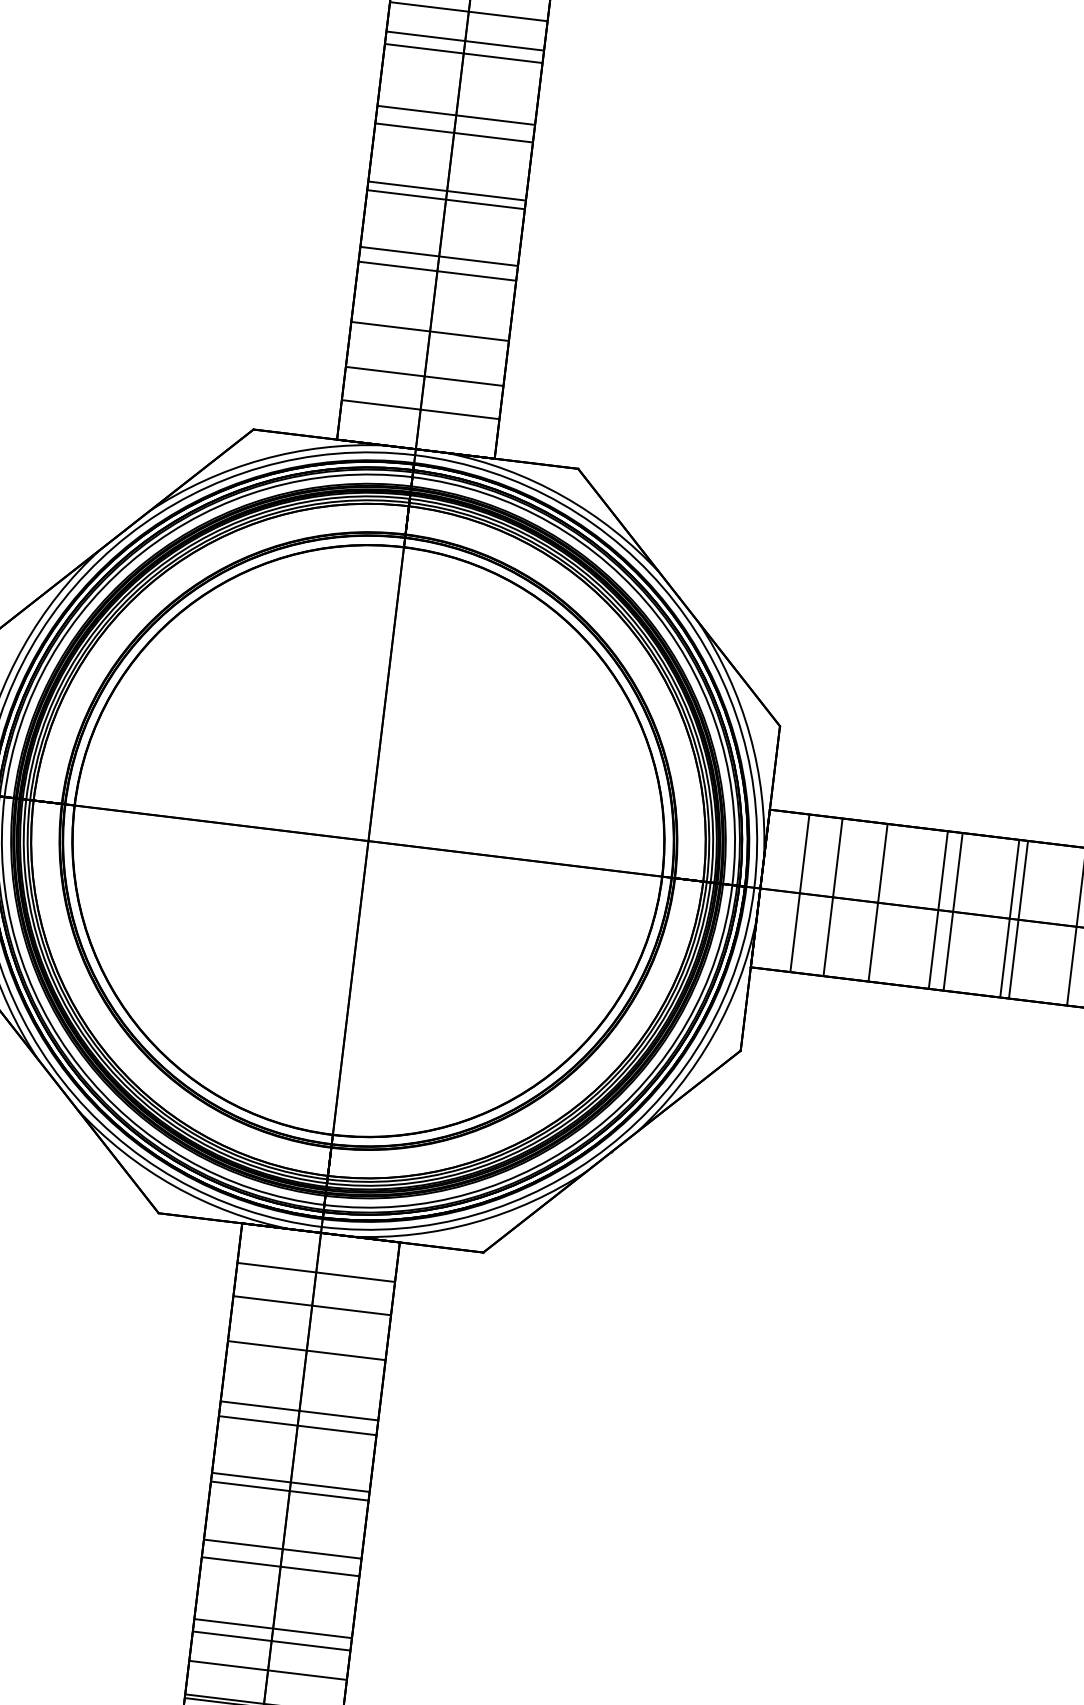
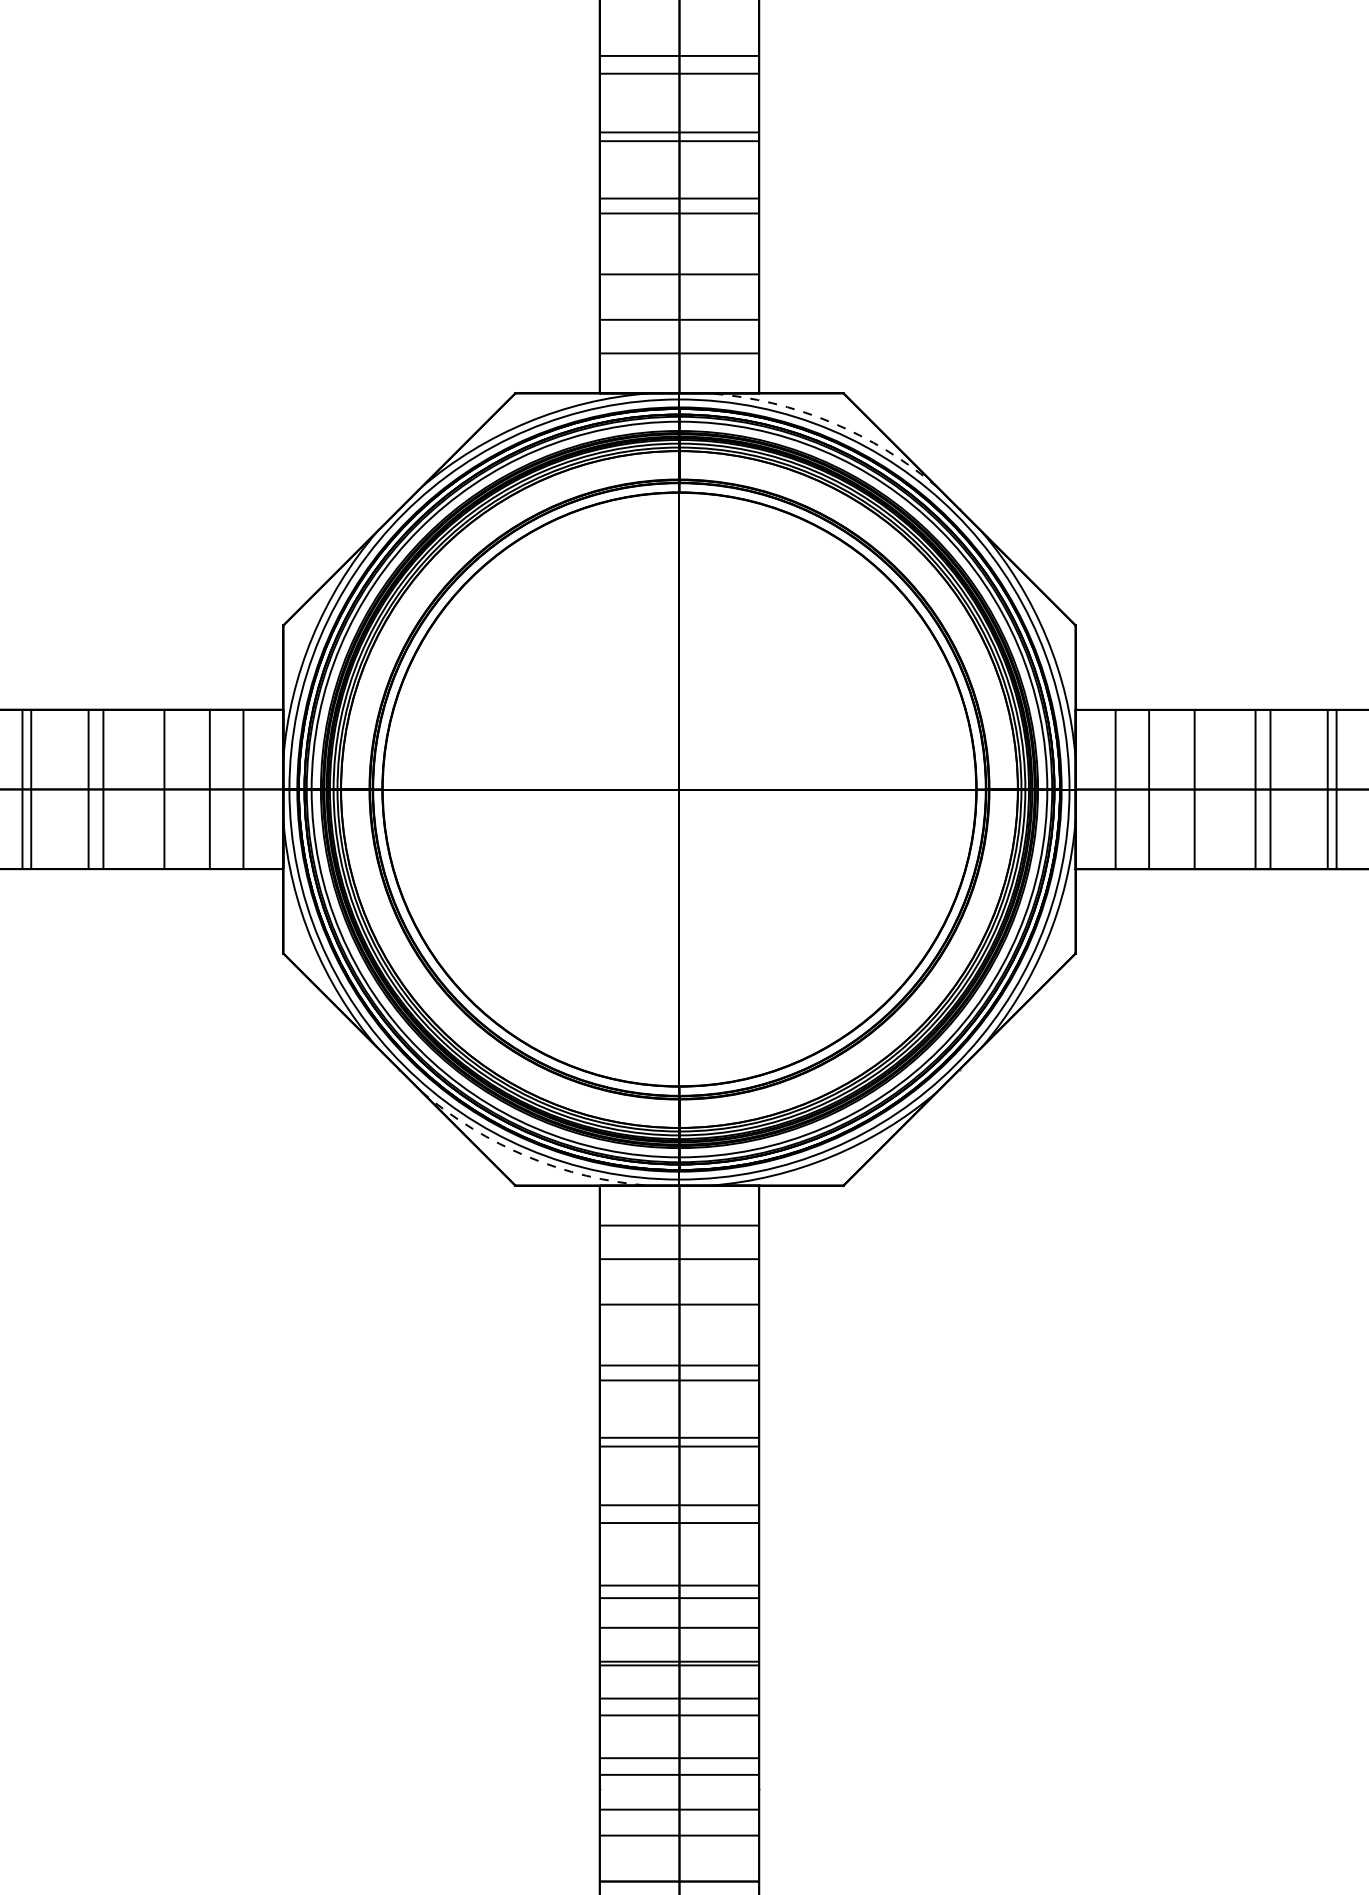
arc: (562, 496) -> (831, 422), solid -> dashed
arc: (174, 1185) -> (527, 1156), solid -> dashed

